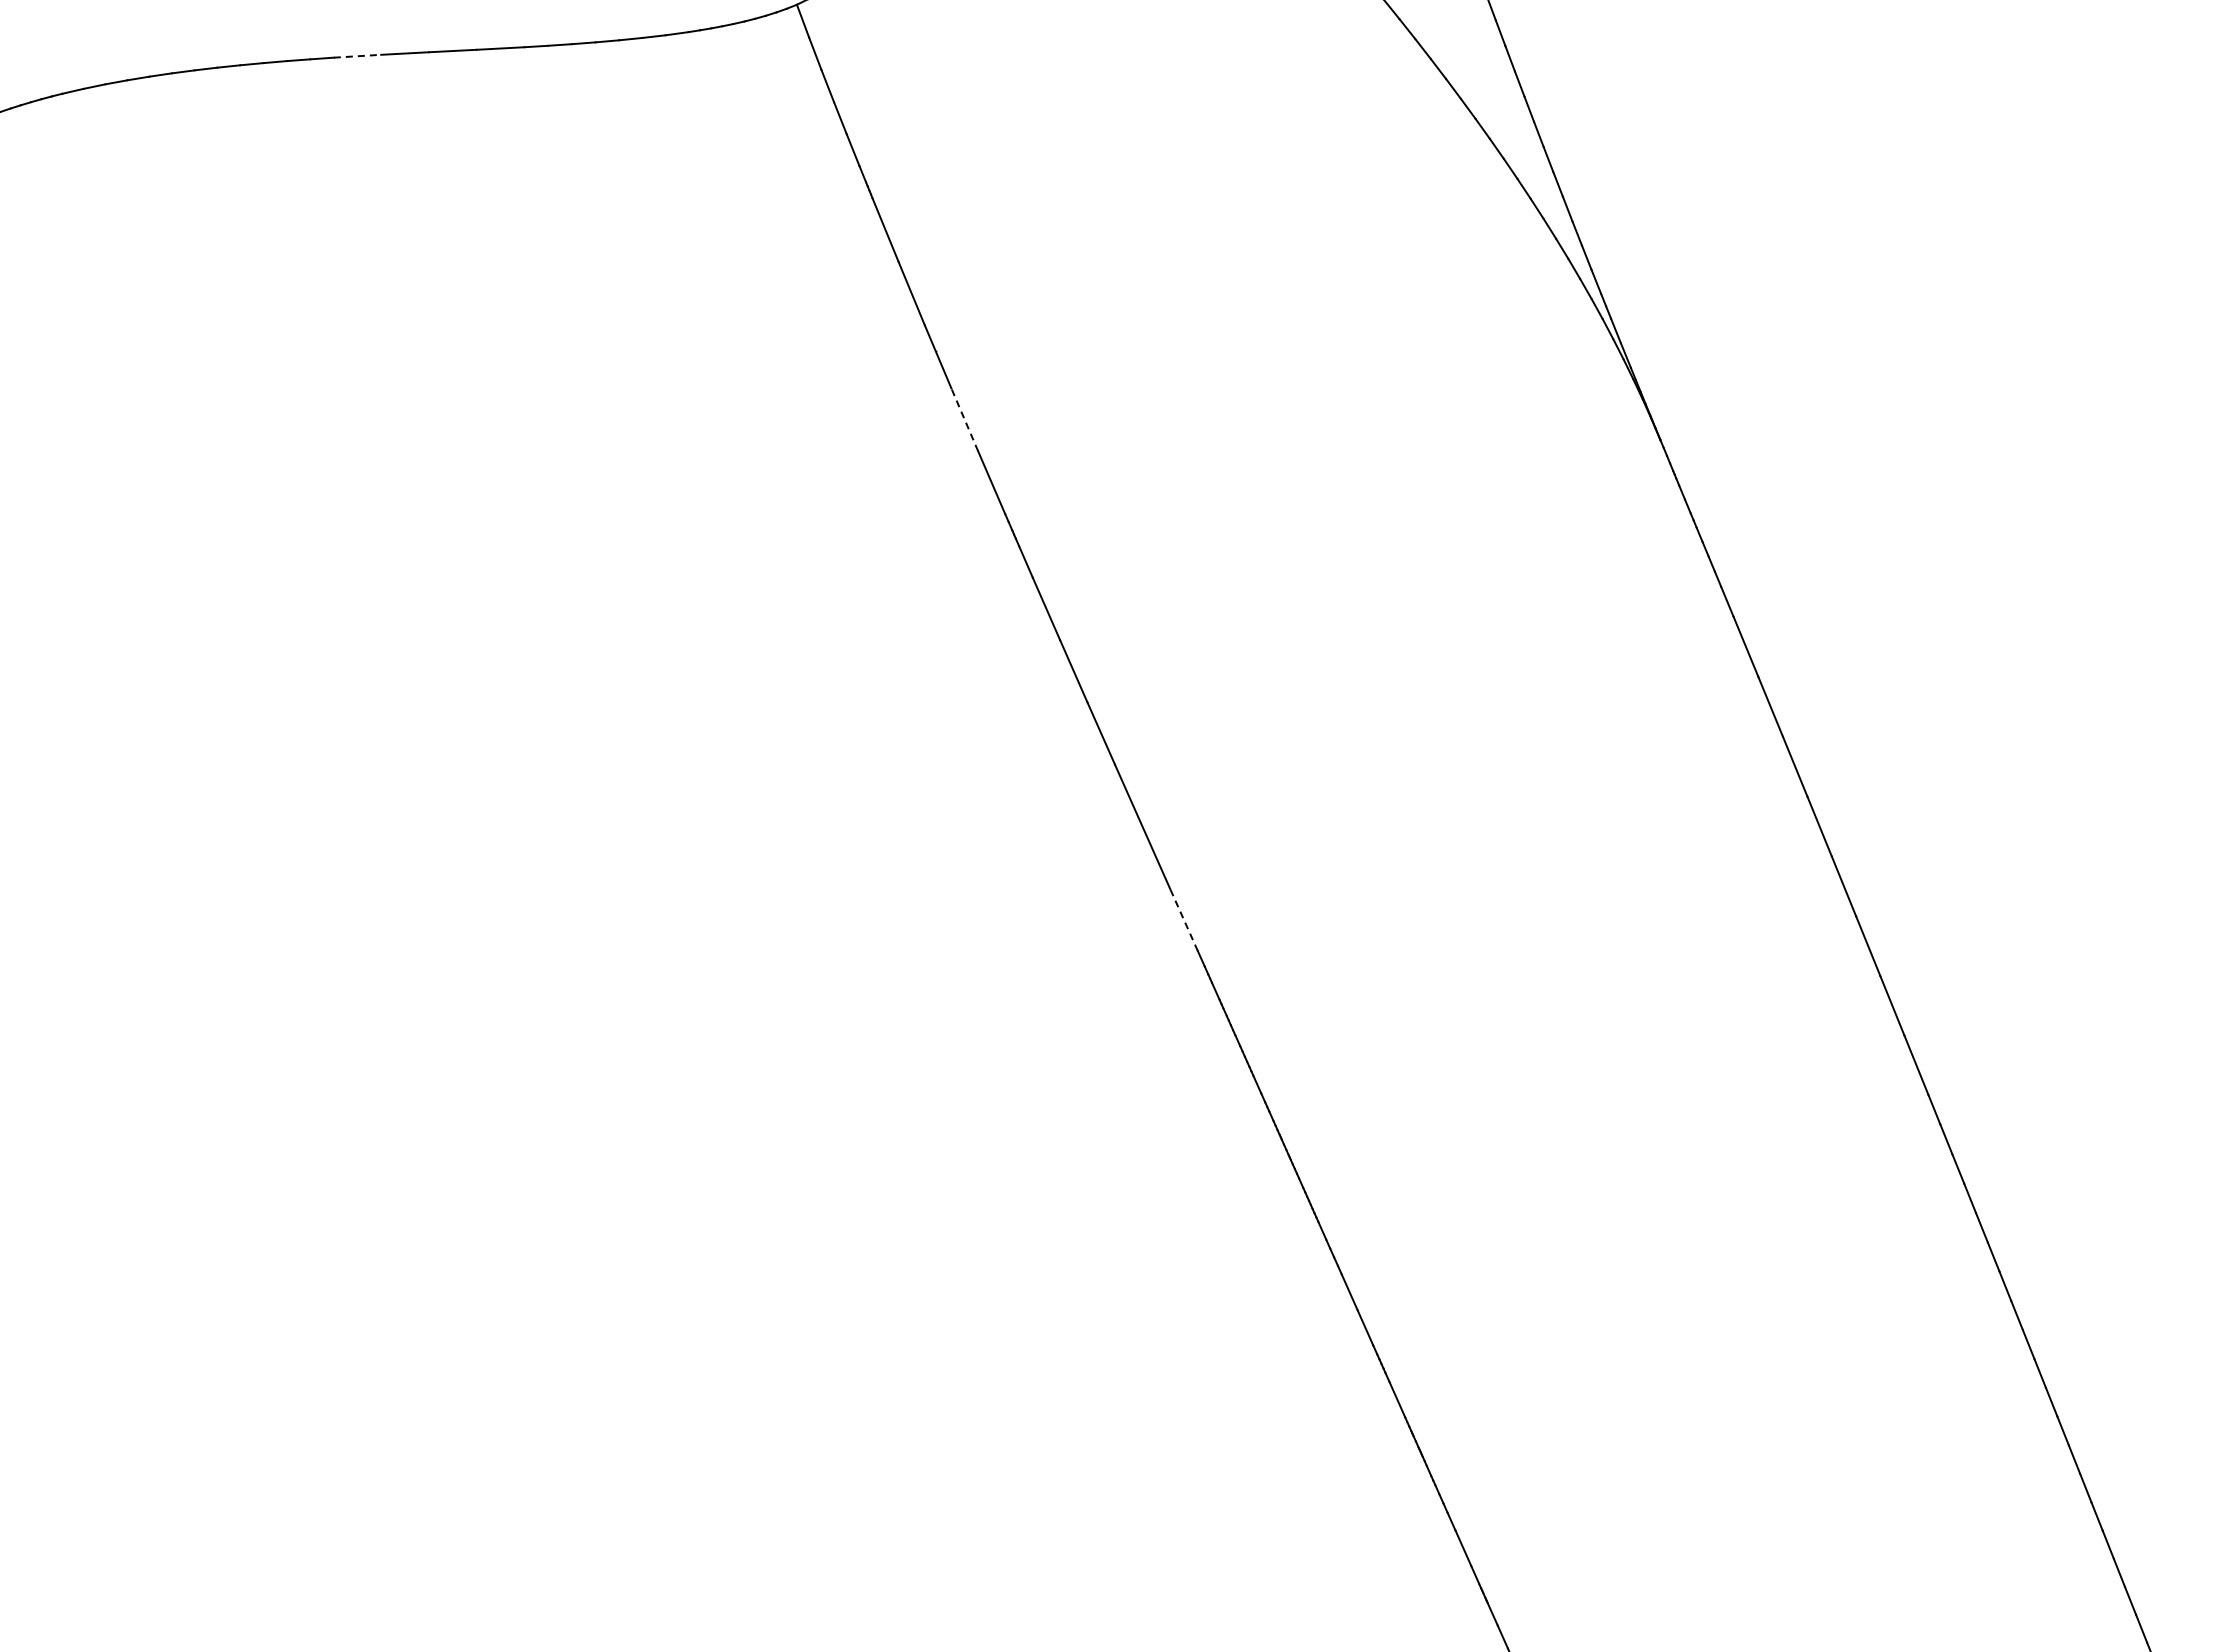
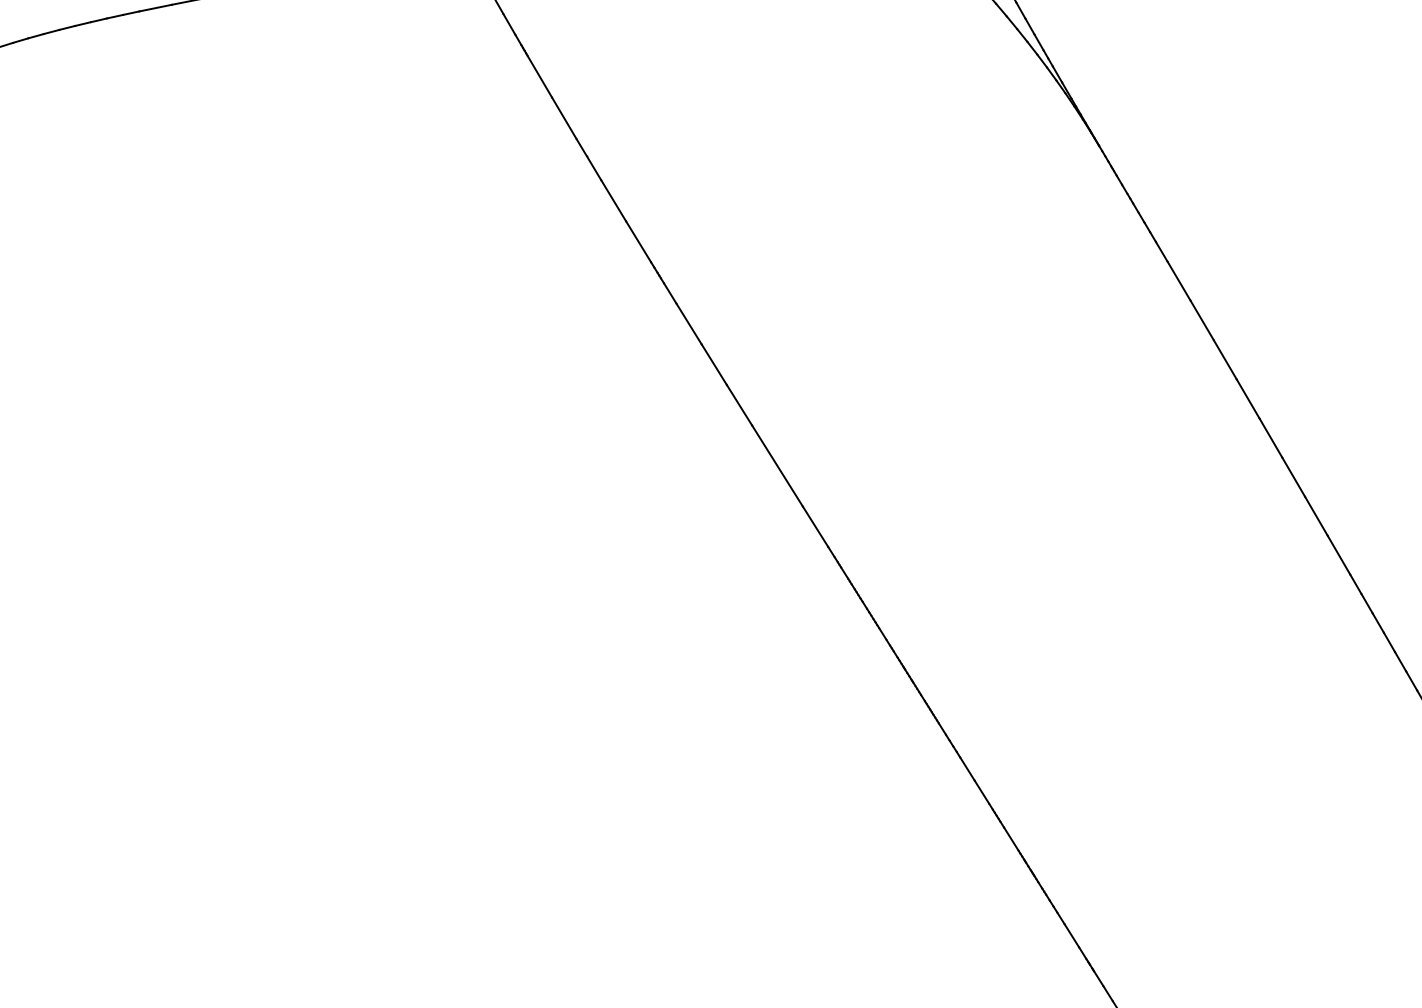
line: (357, 56) -> (155, 8), dashed -> solid
line: (964, 419) -> (613, 200), dashed -> solid
line: (1183, 919) -> (815, 526), dashed -> solid

